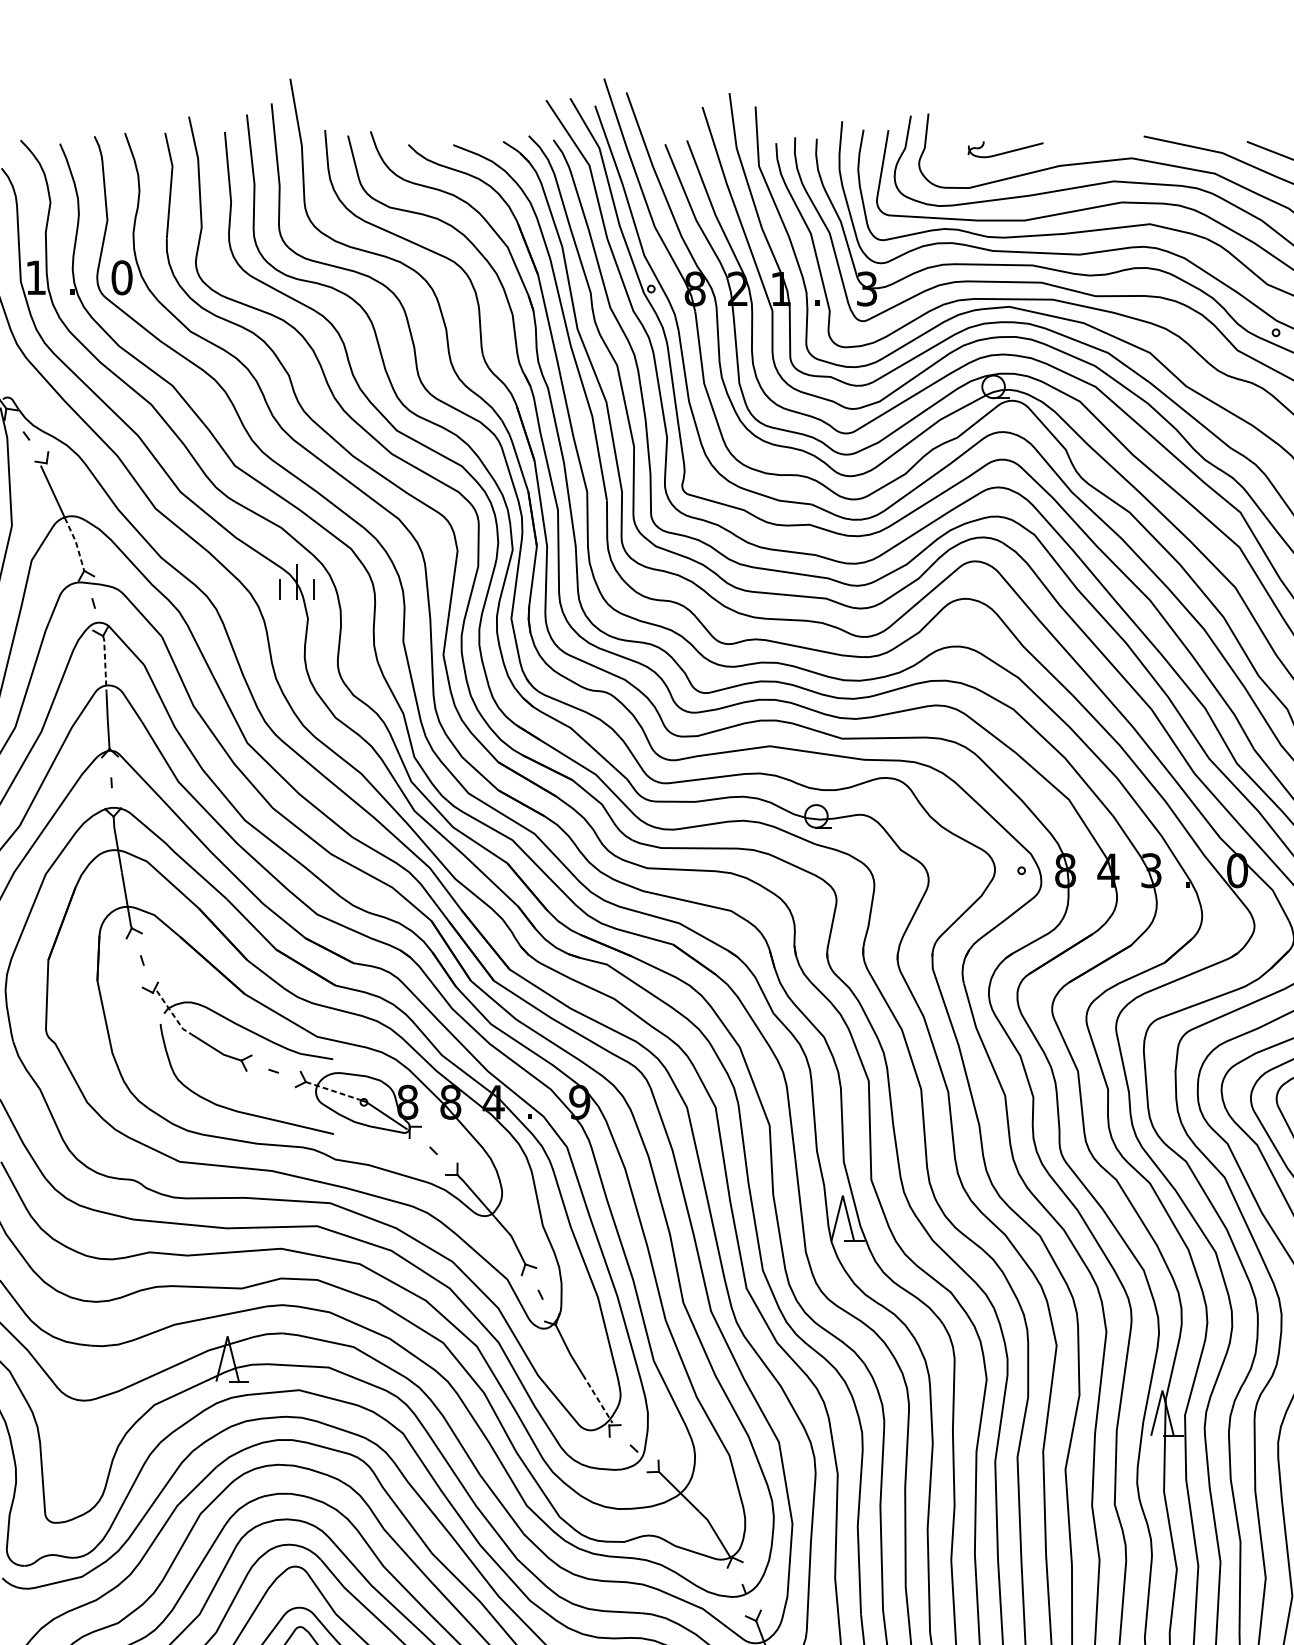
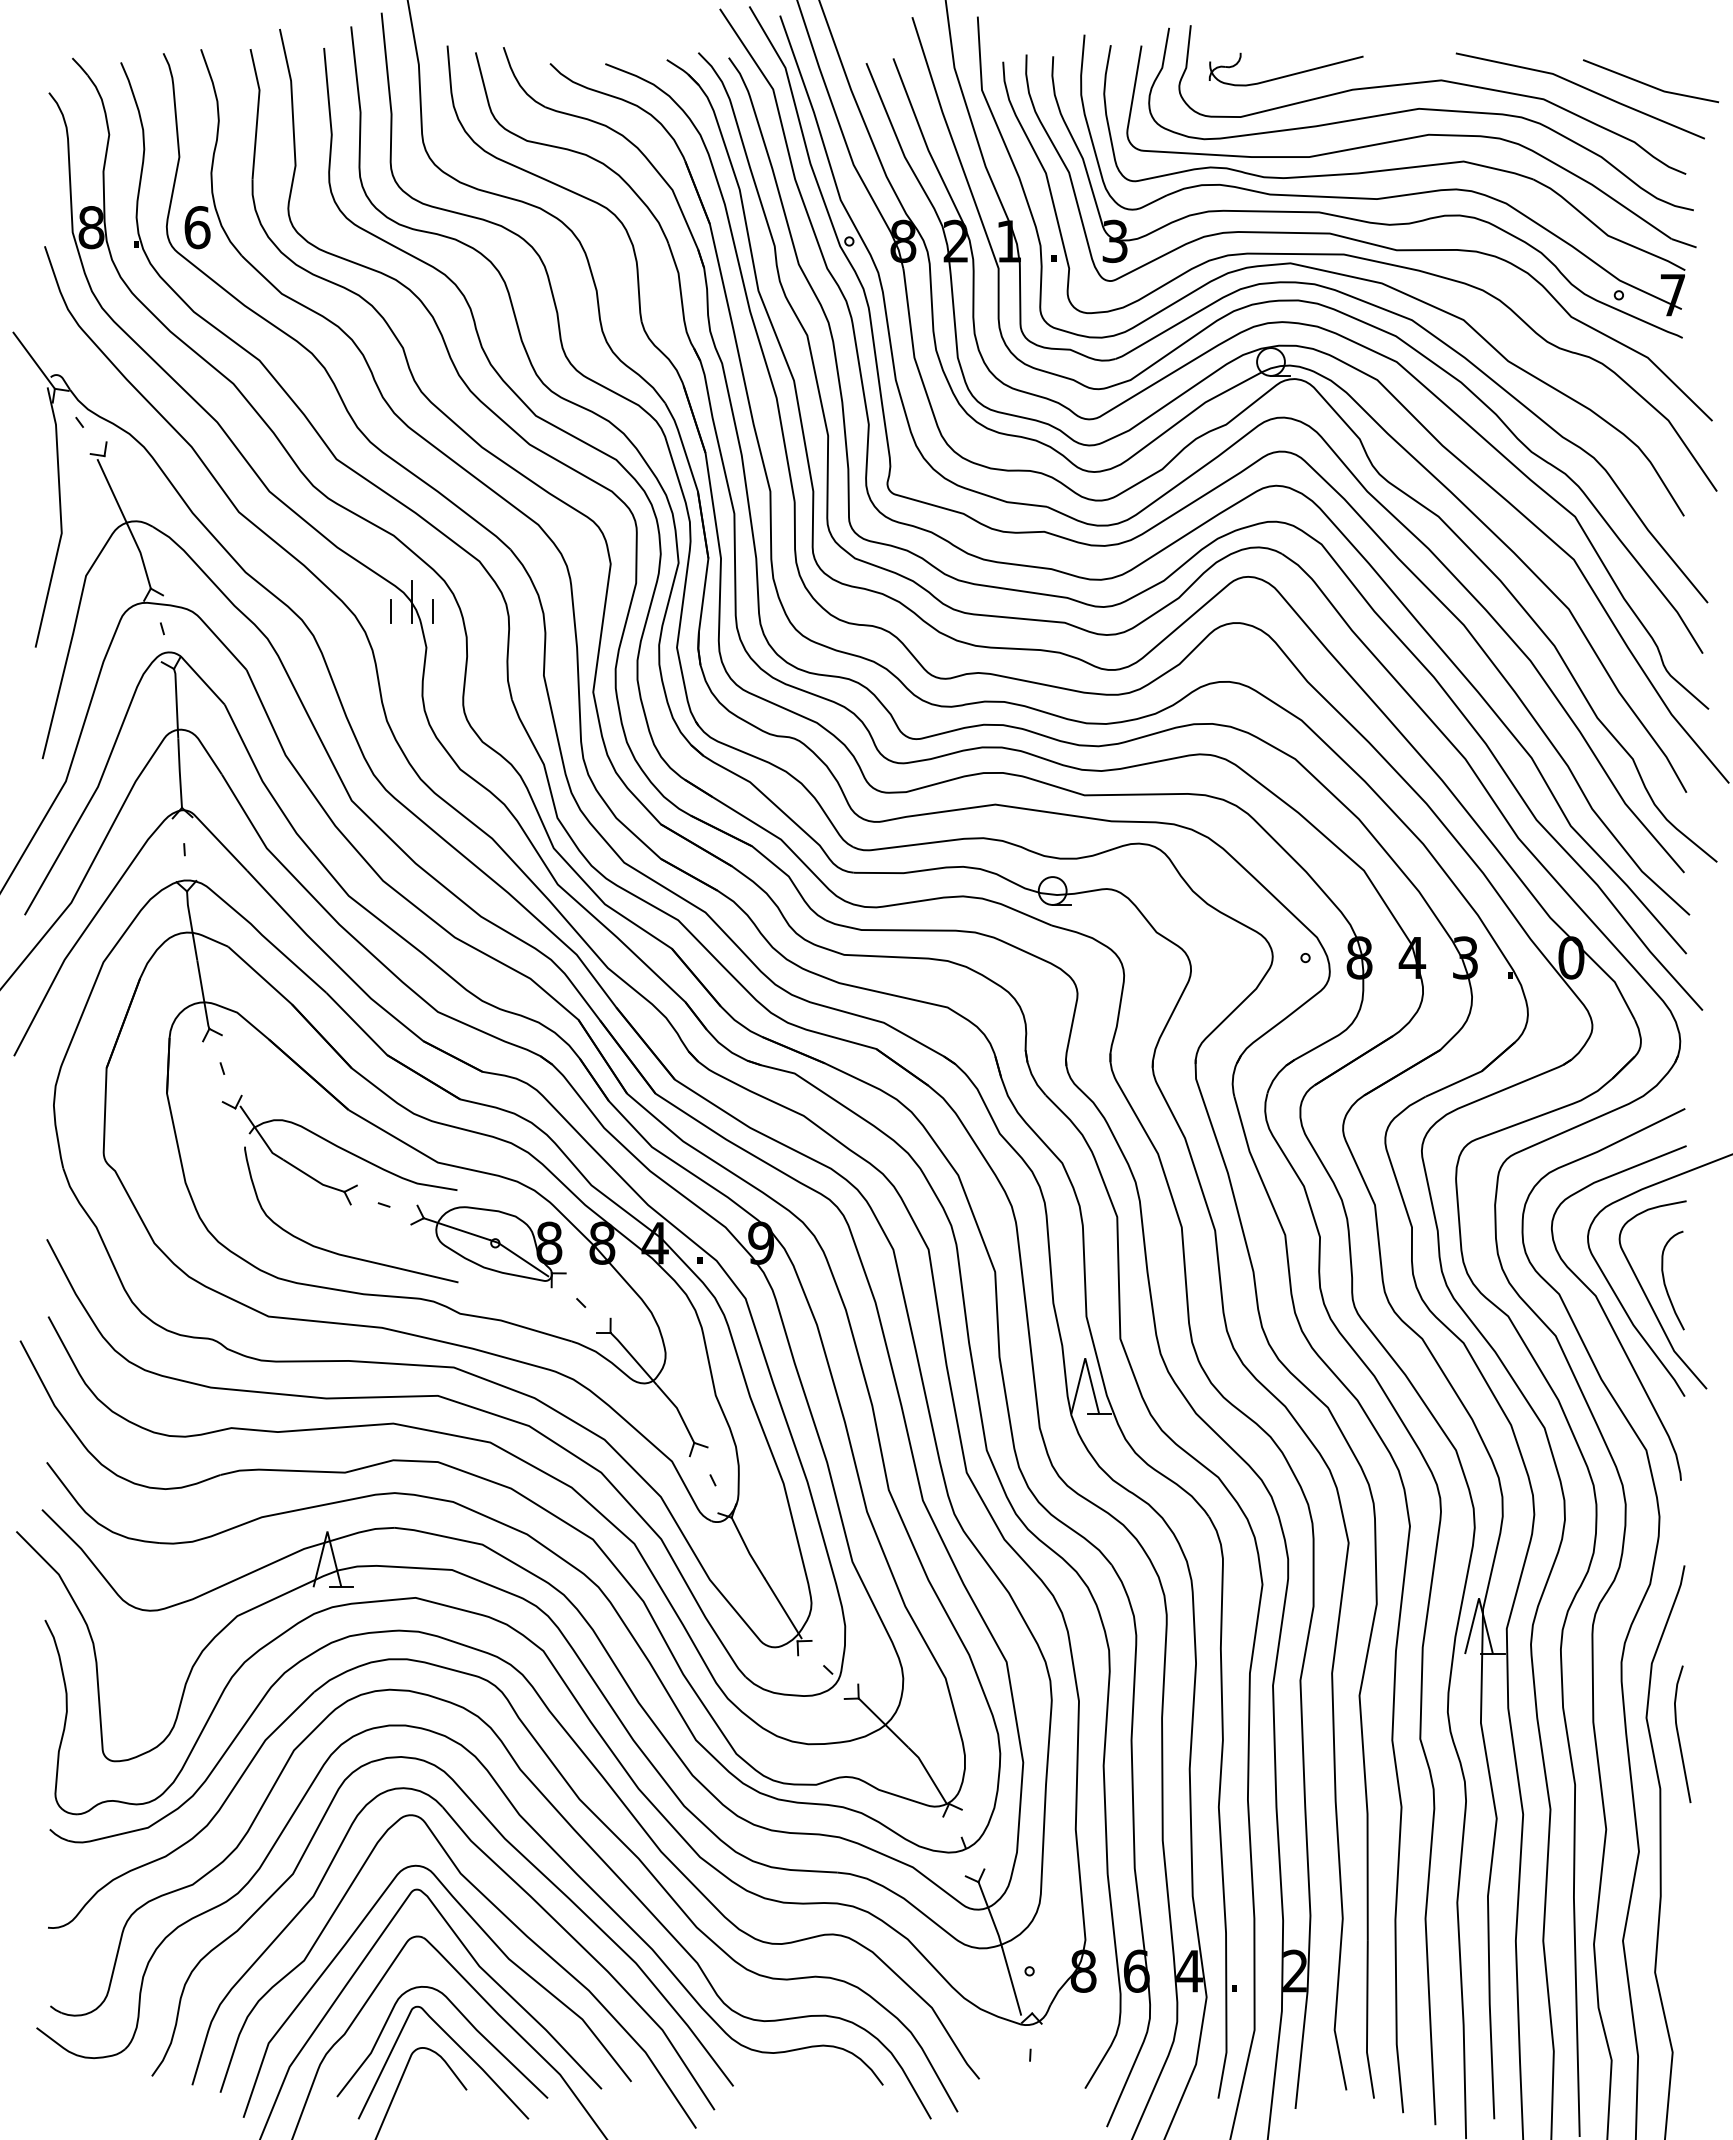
part: (1005, 149) -> (1285, 69), size x1.67
text: (36, 277) -> (91, 227), 1 -> 8
text: (122, 277) -> (197, 227), 0 -> 6
line: (76, 543) -> (141, 554), dashed -> solid
line: (105, 664) -> (176, 703), dashed -> solid
line: (173, 1014) -> (260, 1135), dashed -> solid
line: (332, 1091) -> (456, 1229), dashed -> solid
line: (597, 1398) -> (783, 1608), dashed -> solid

